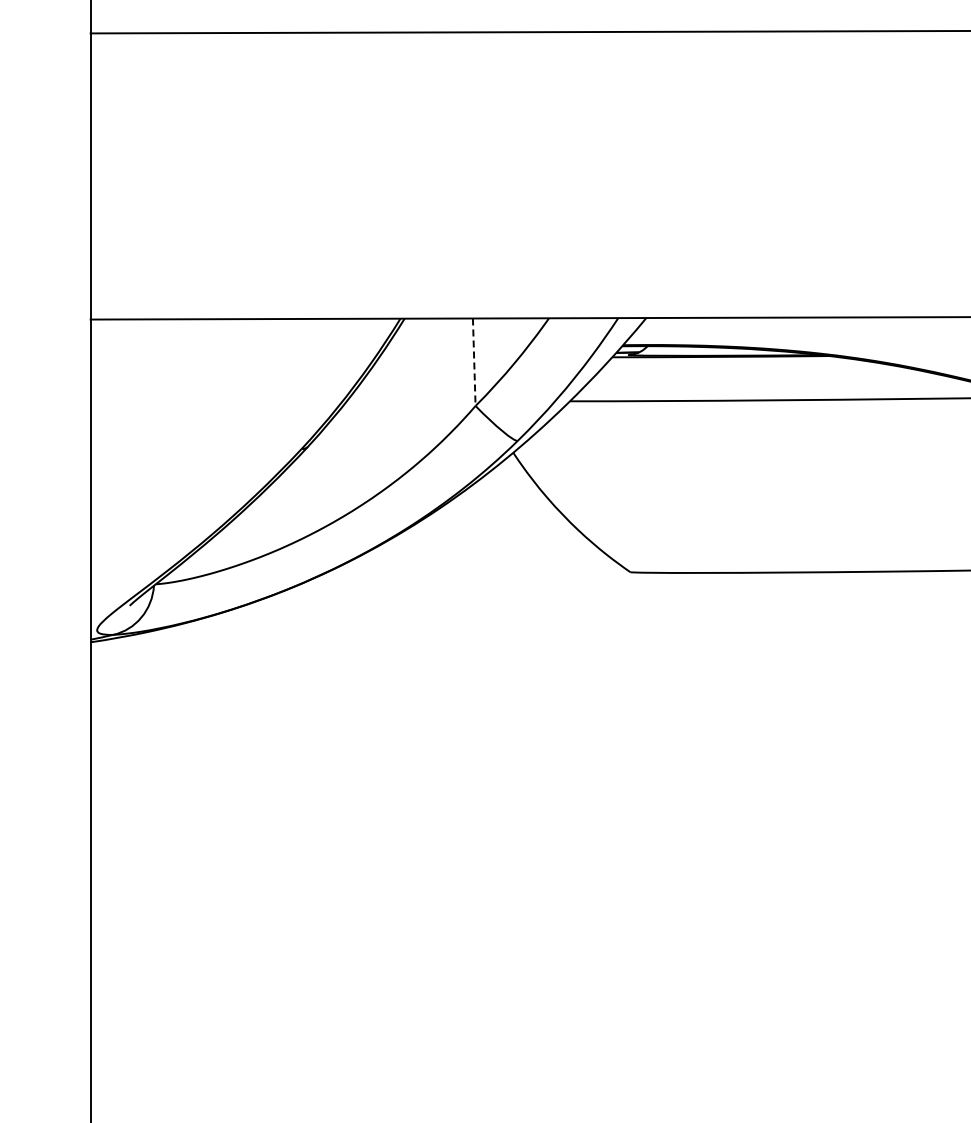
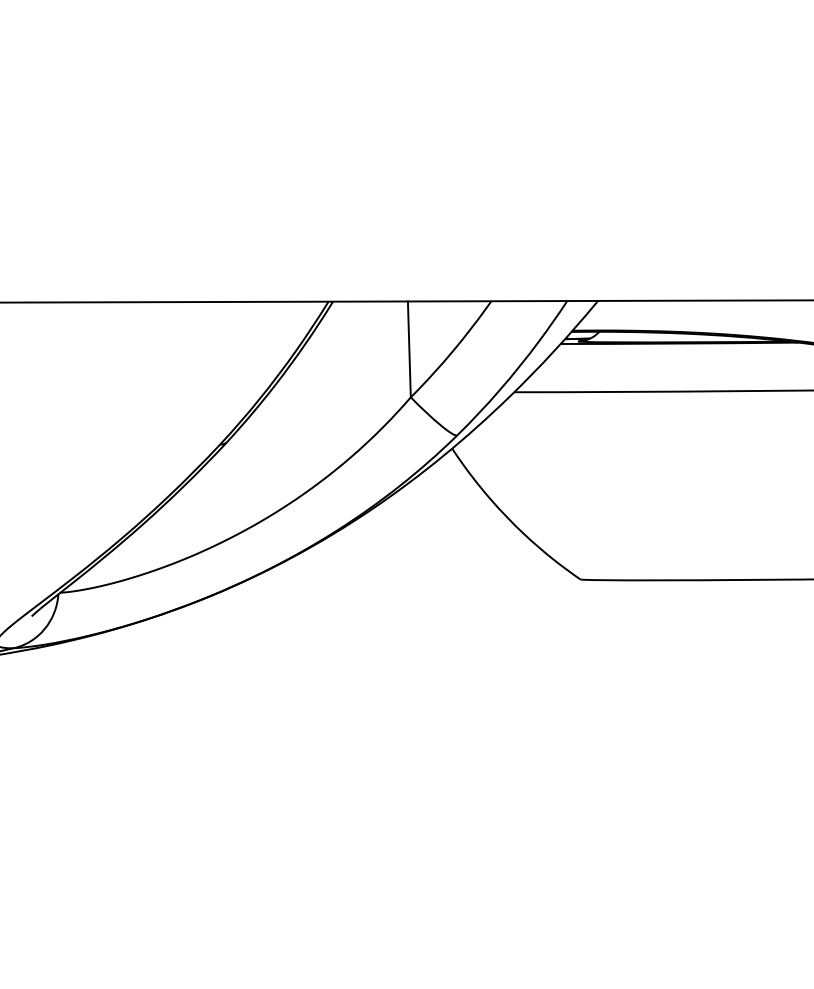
line: (474, 362) -> (409, 349), dashed -> solid

